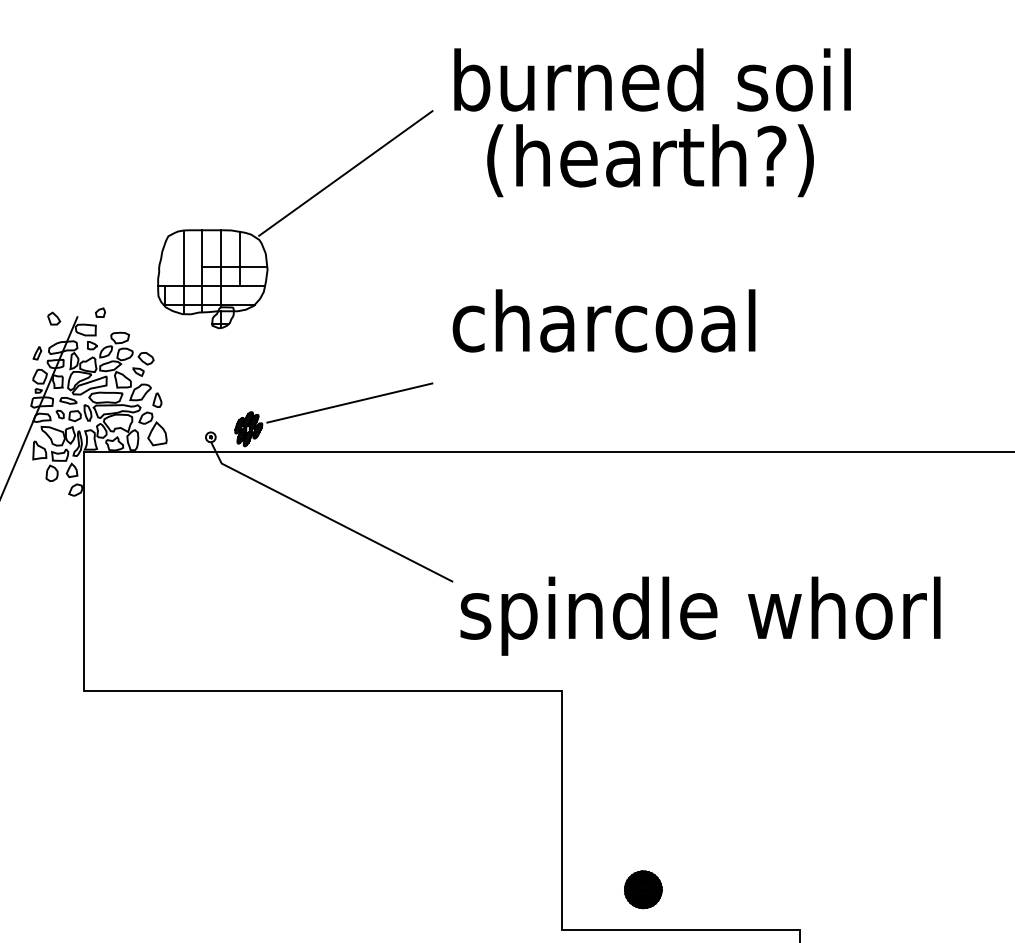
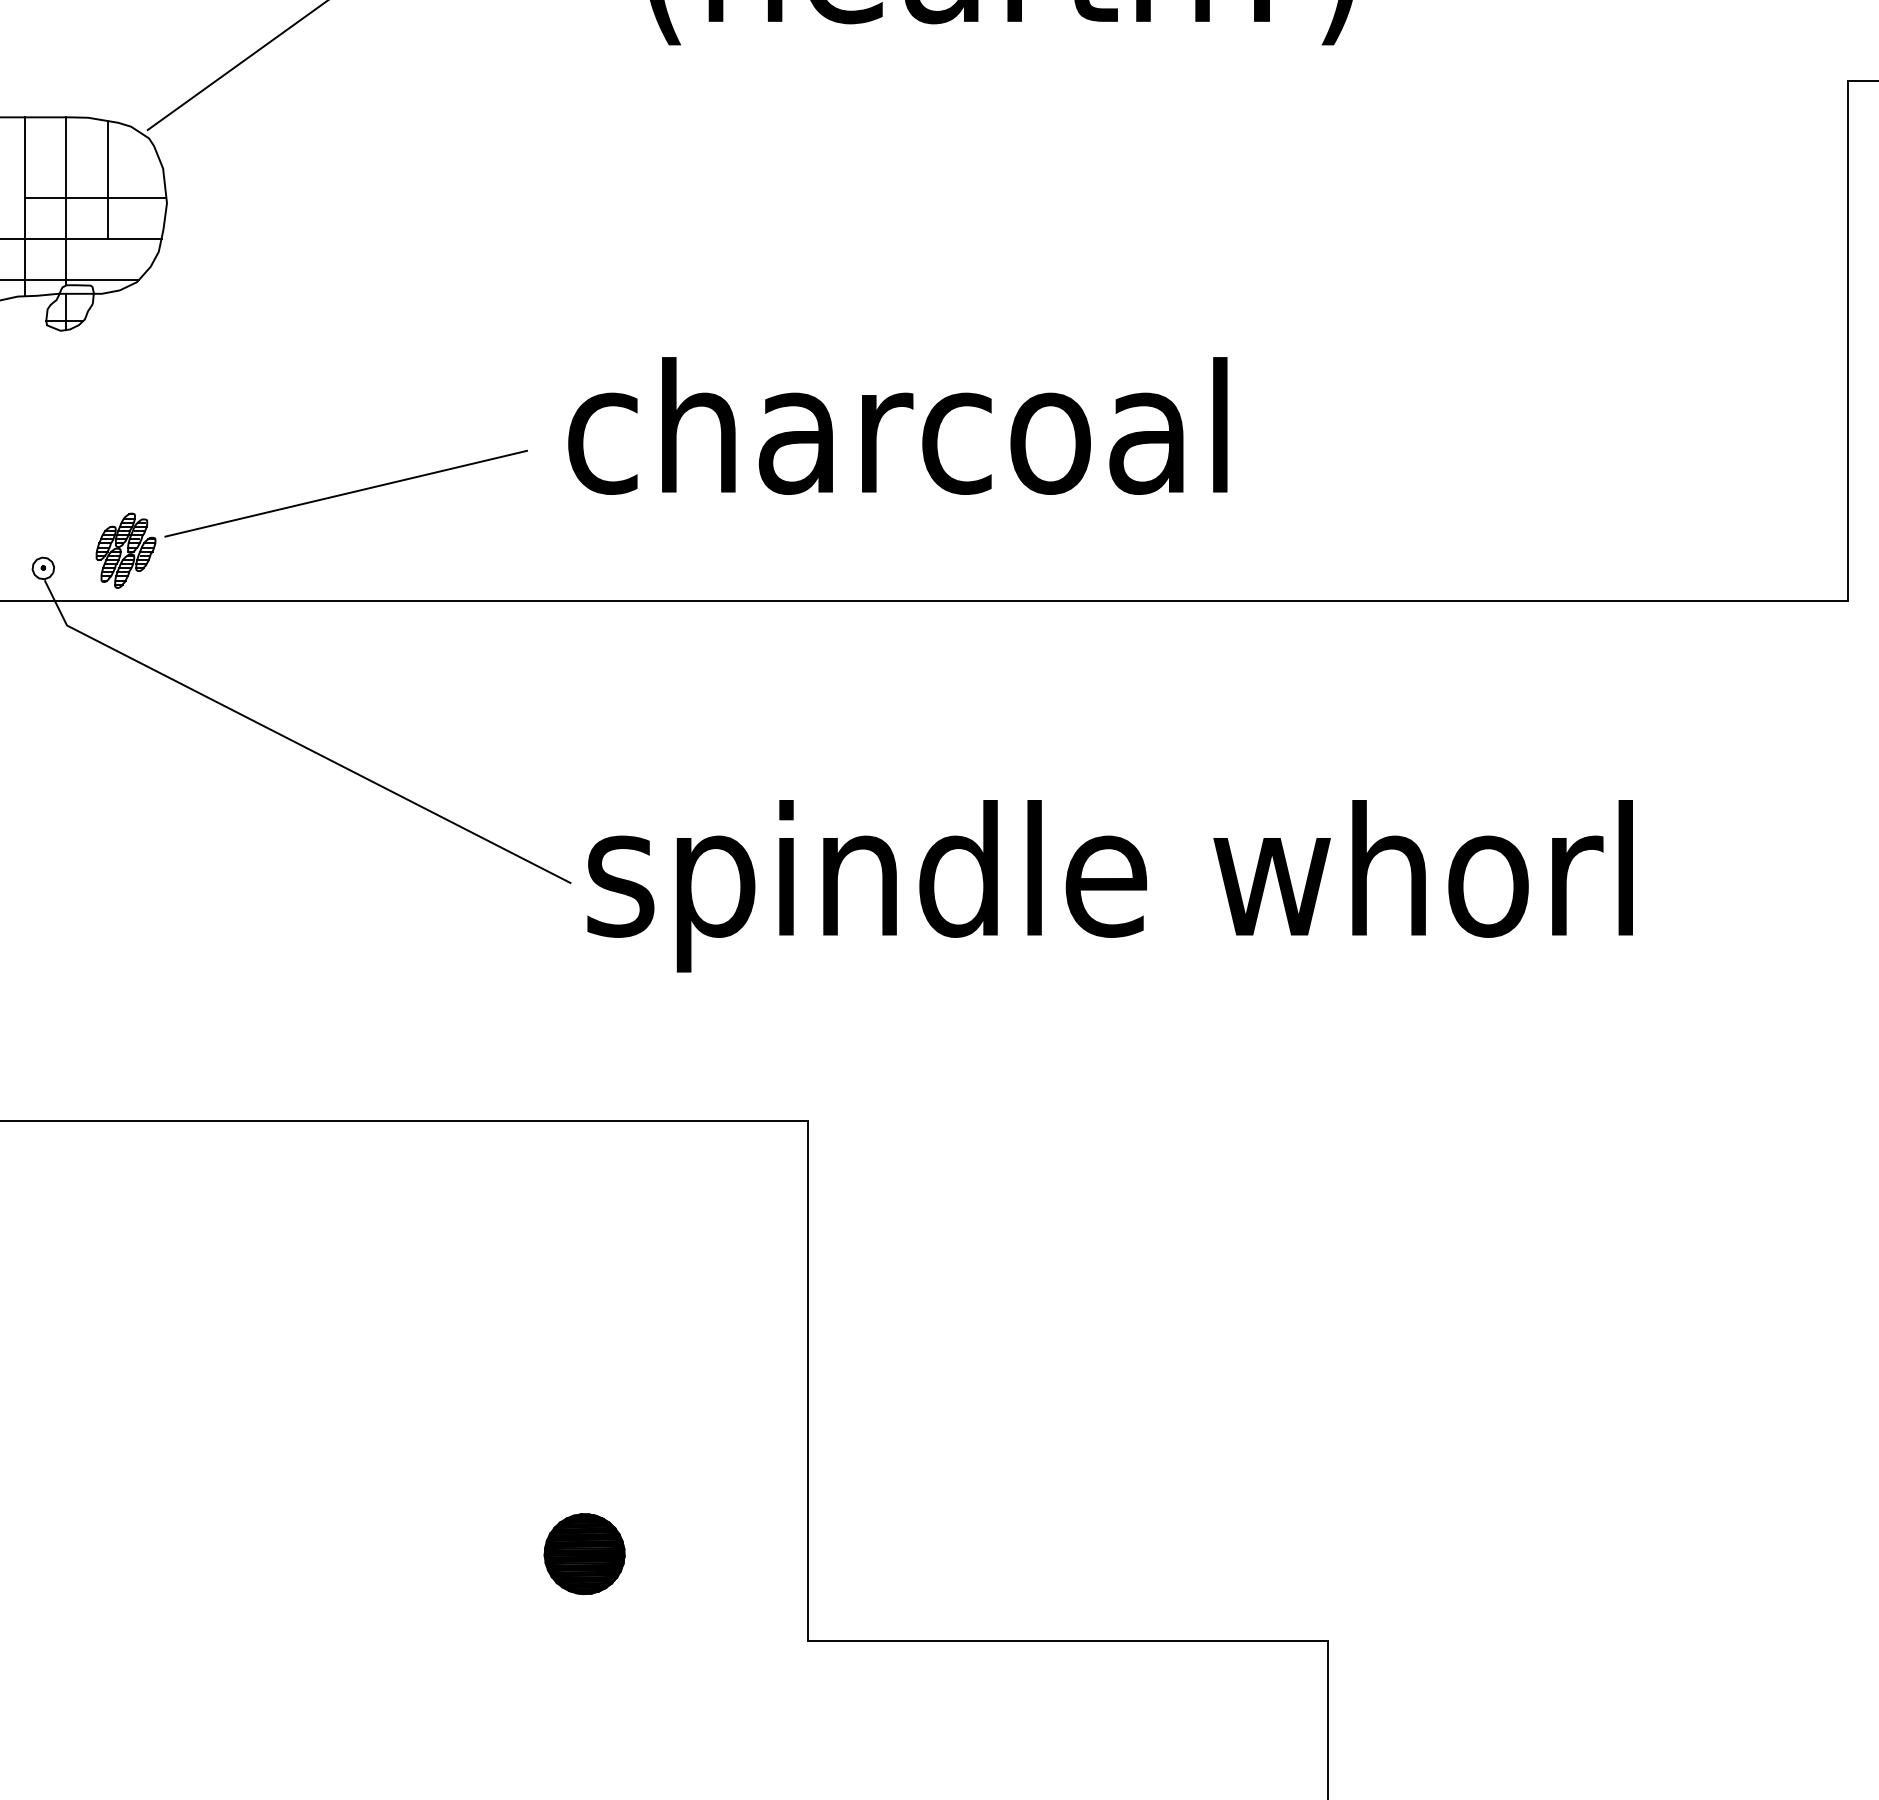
text: (603, 320) -> (896, 424), moved
text: (700, 615) -> (1110, 884), moved
part: (643, 889) -> (585, 1553), moved

